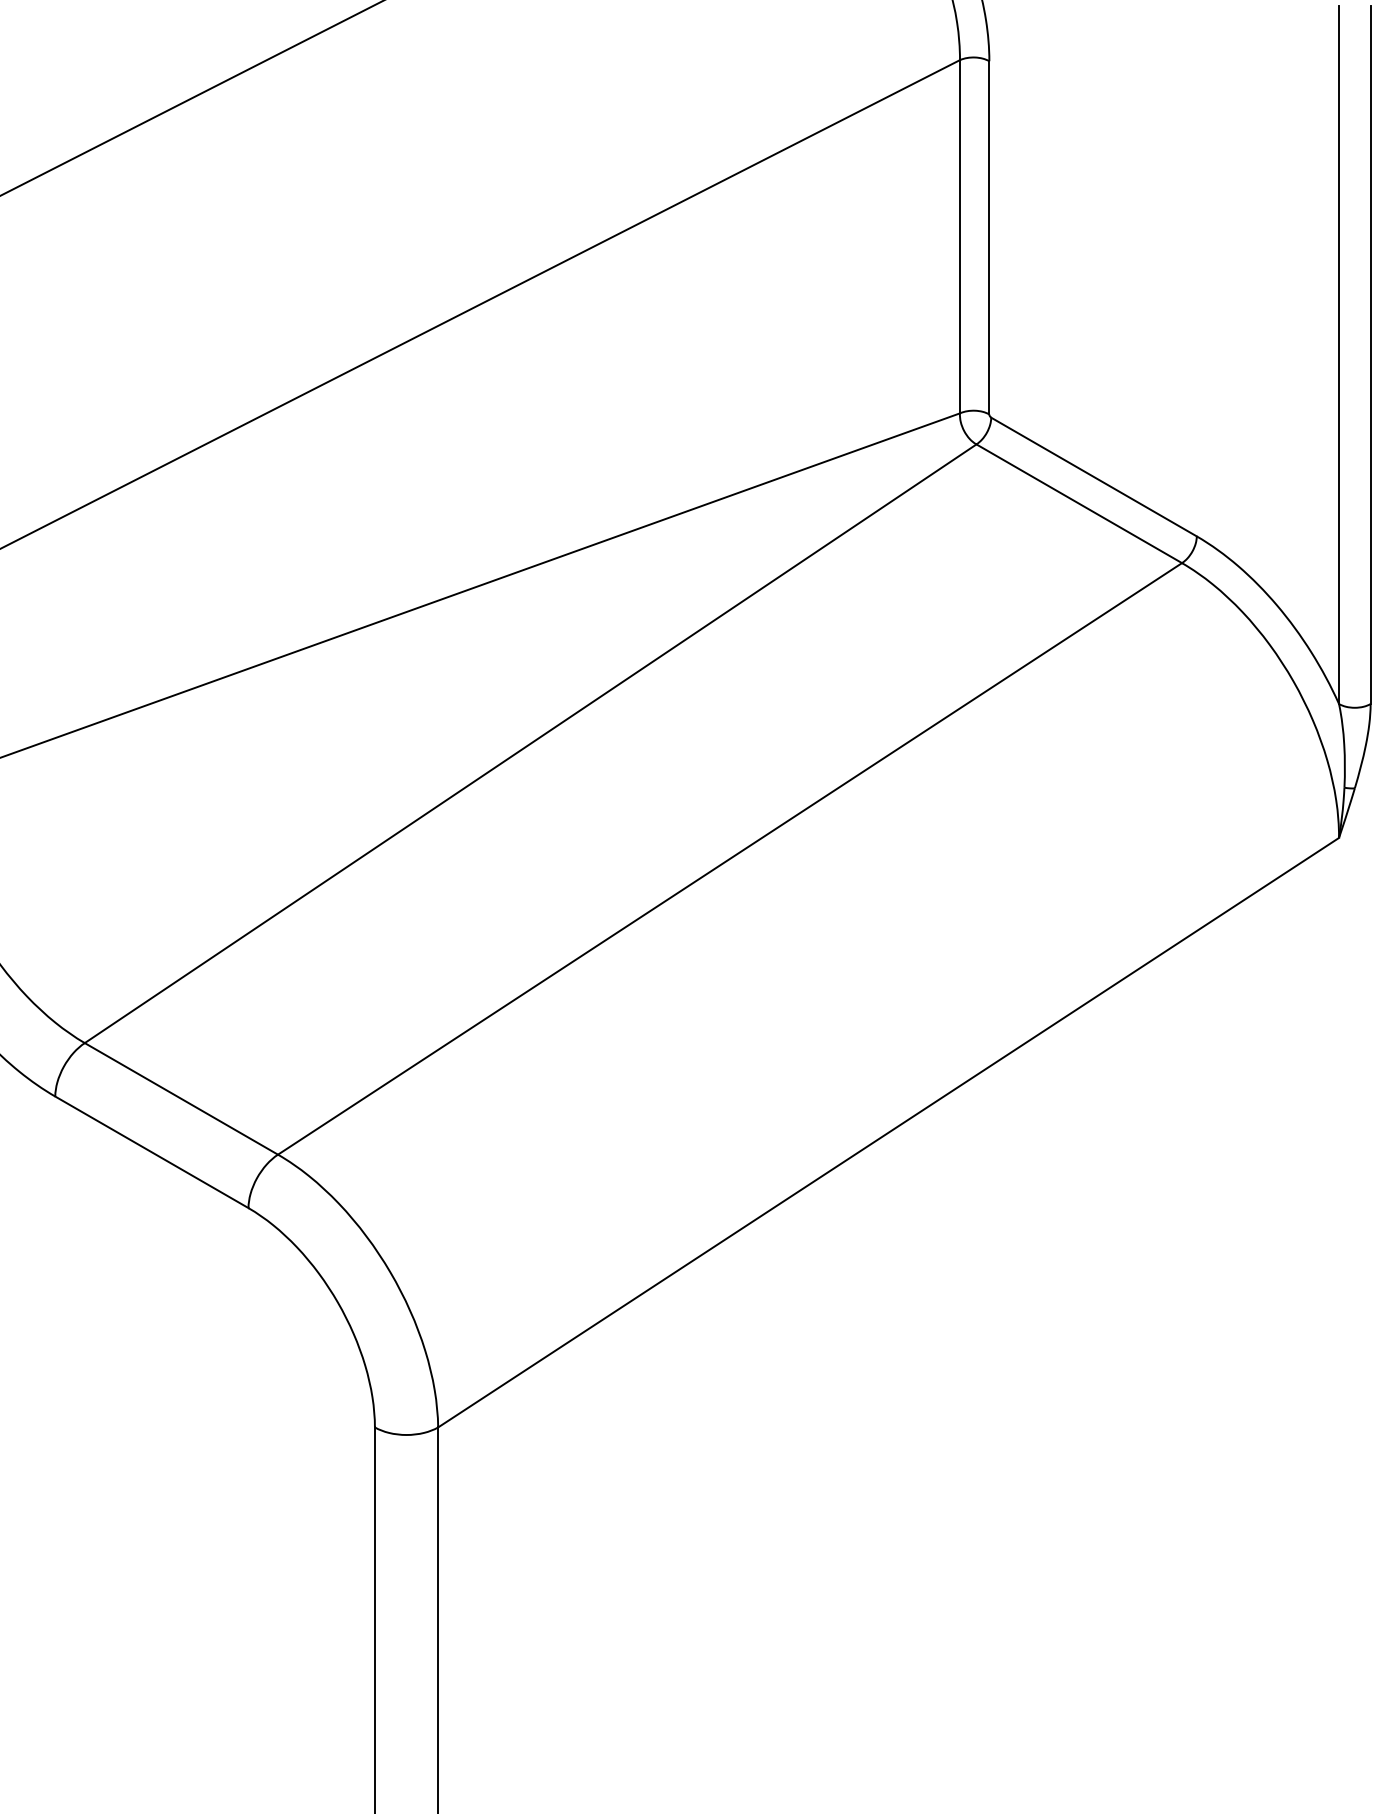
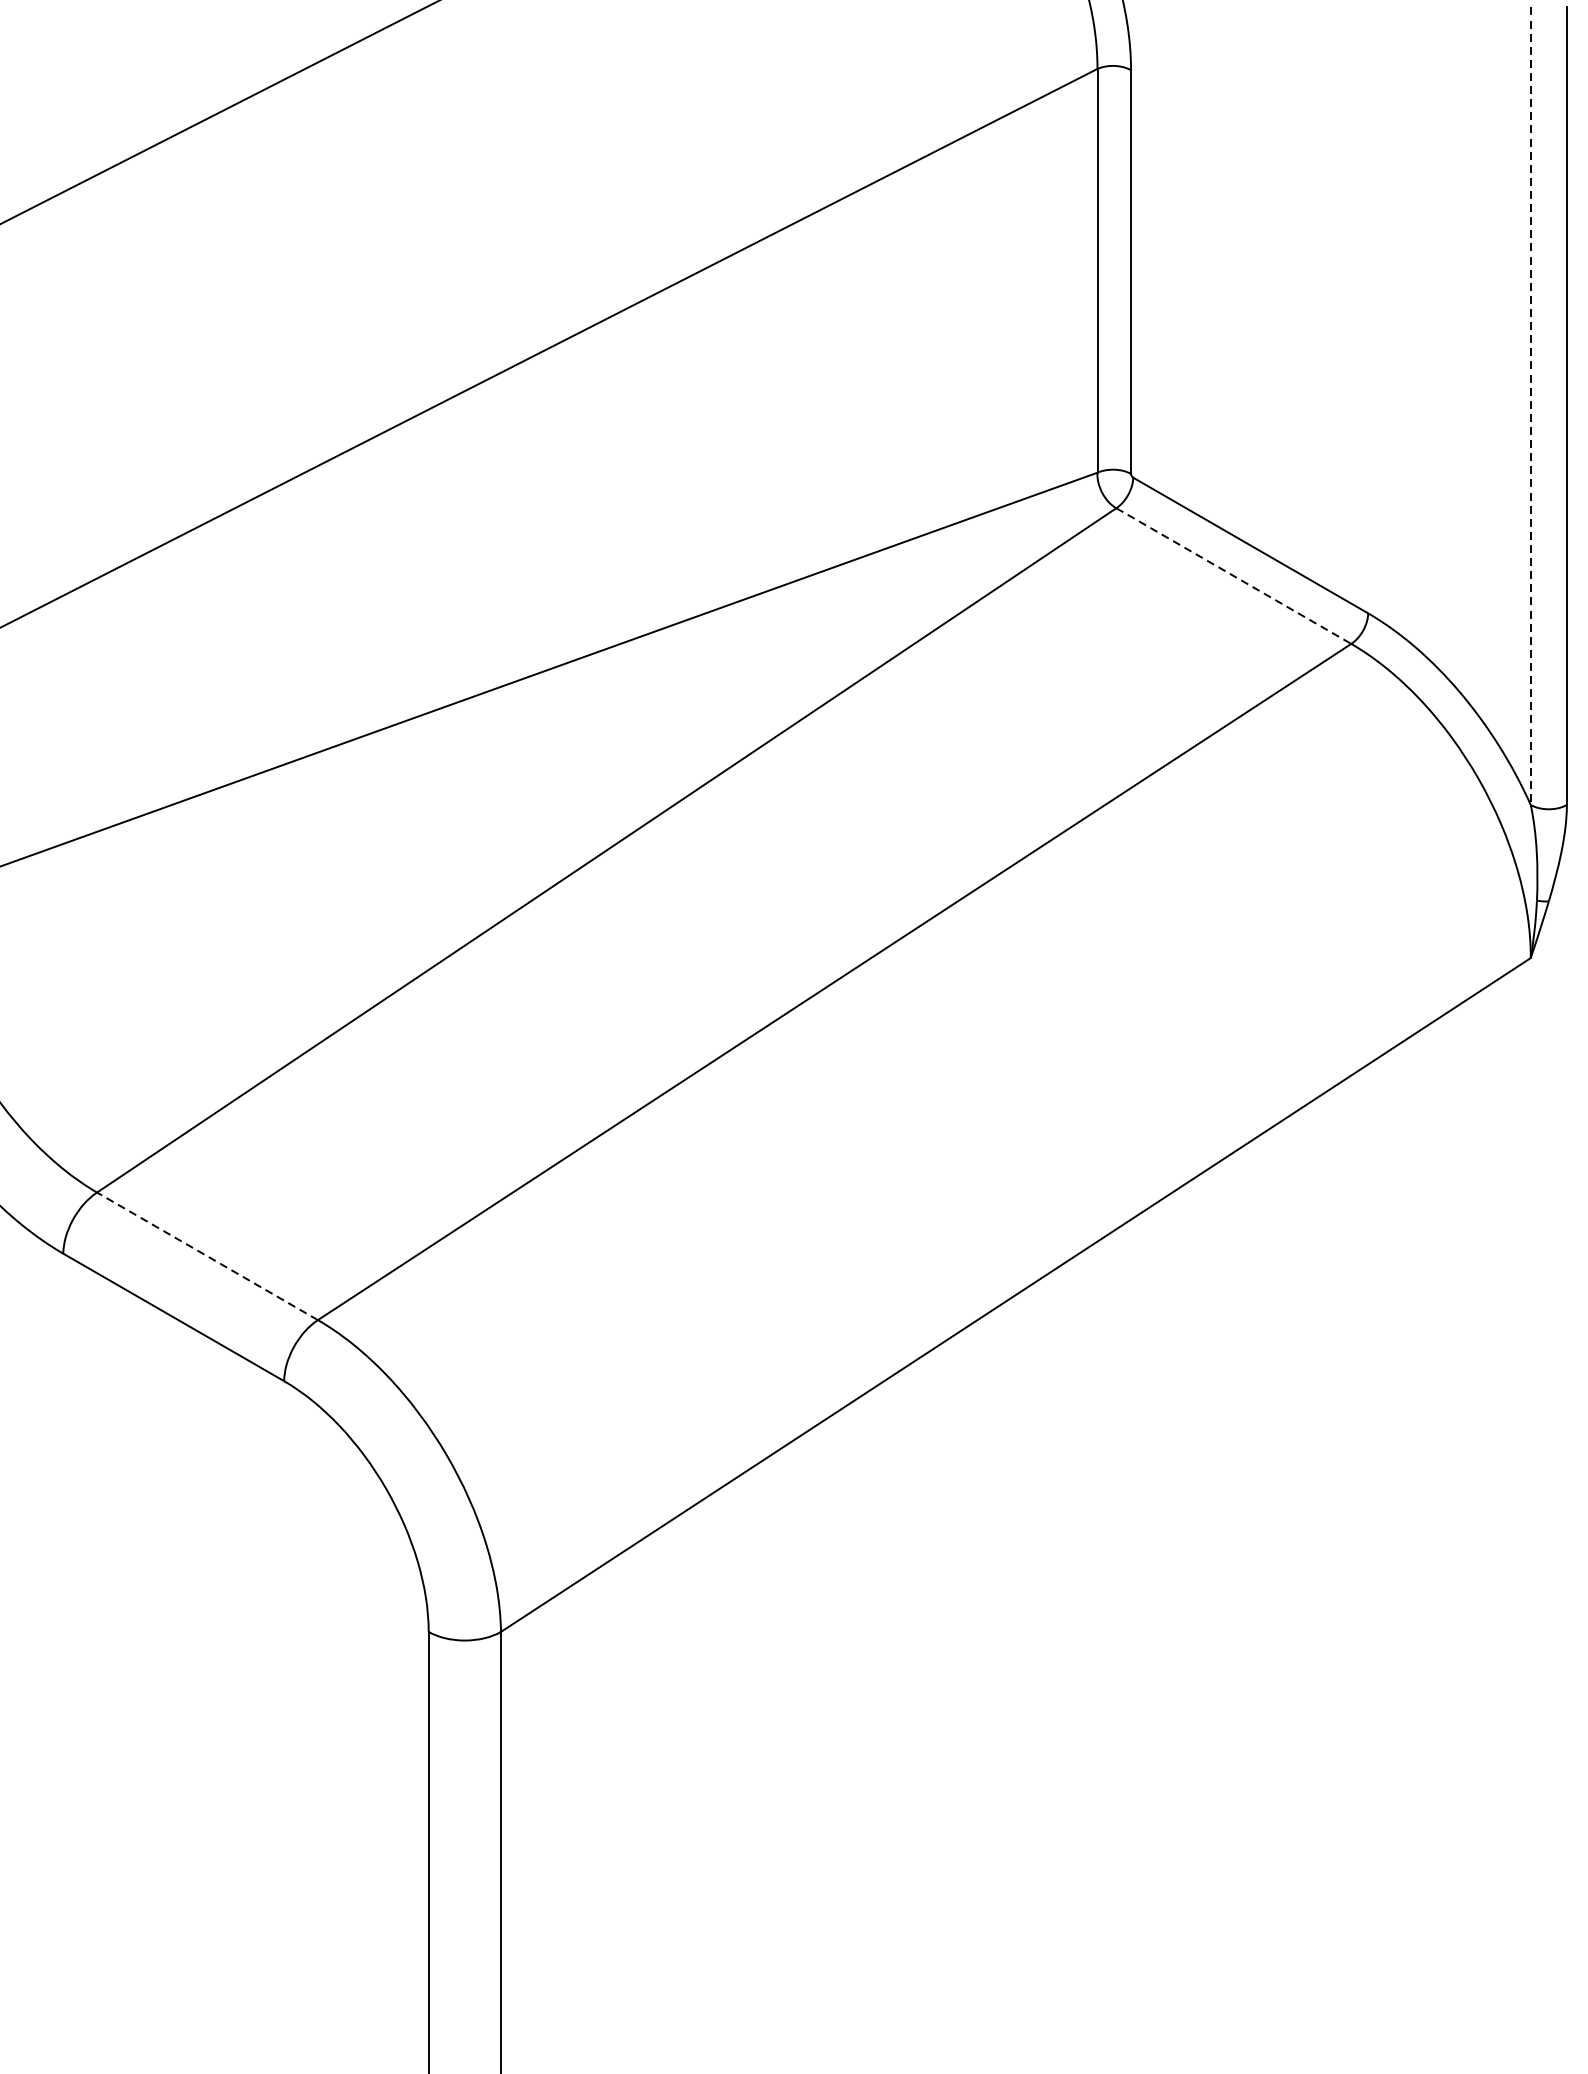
line: (1339, 355) -> (1531, 406), solid -> dashed
line: (1079, 503) -> (1234, 575), solid -> dashed
line: (181, 1098) -> (207, 1255), solid -> dashed

